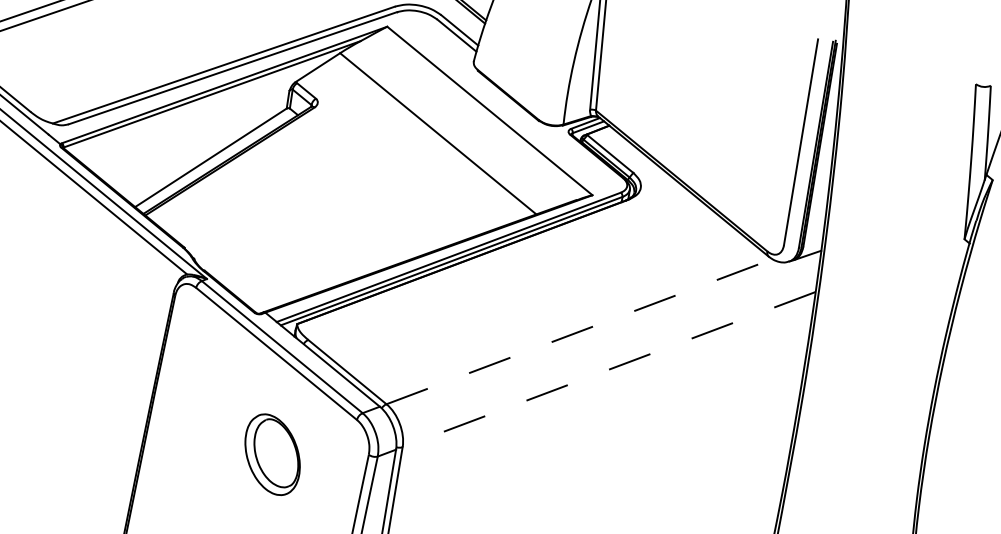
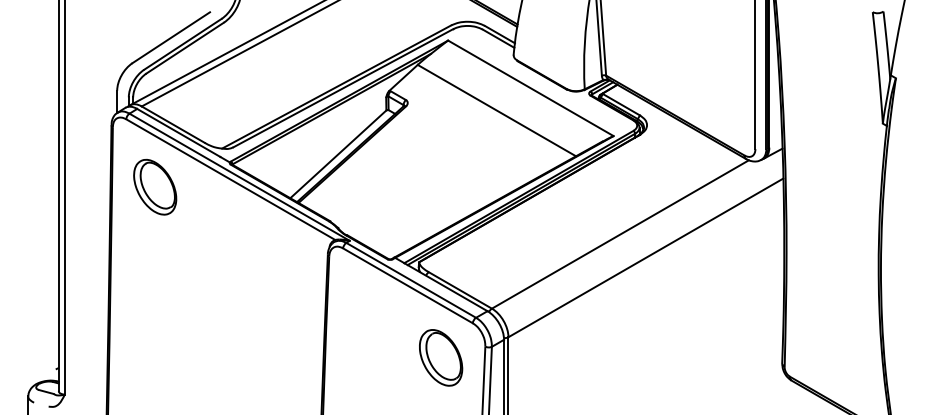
line: (579, 331) -> (620, 234), dashed -> solid
line: (608, 368) -> (645, 257), dashed -> solid
part: (273, 454) -> (441, 357), moved

